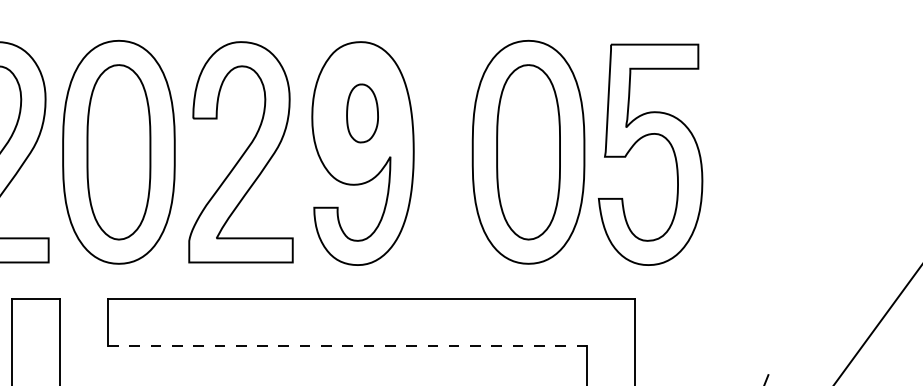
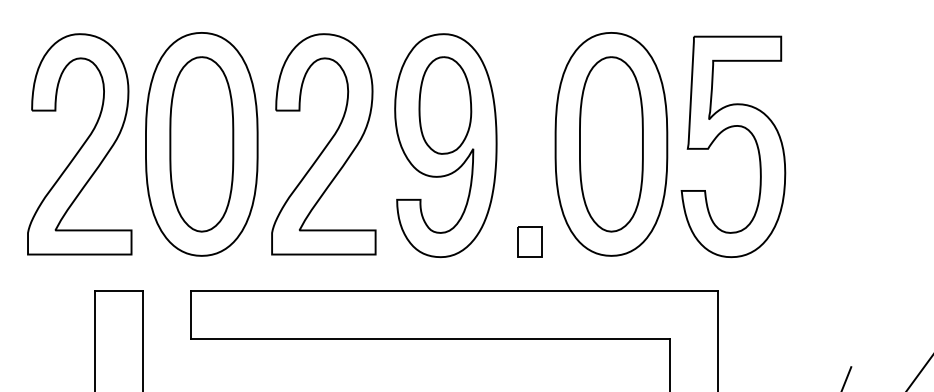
part: (362, 113) -> (445, 105), size x1.67
part: (446, 249) -> (529, 241), added
line: (347, 346) -> (430, 338), dashed -> solid

